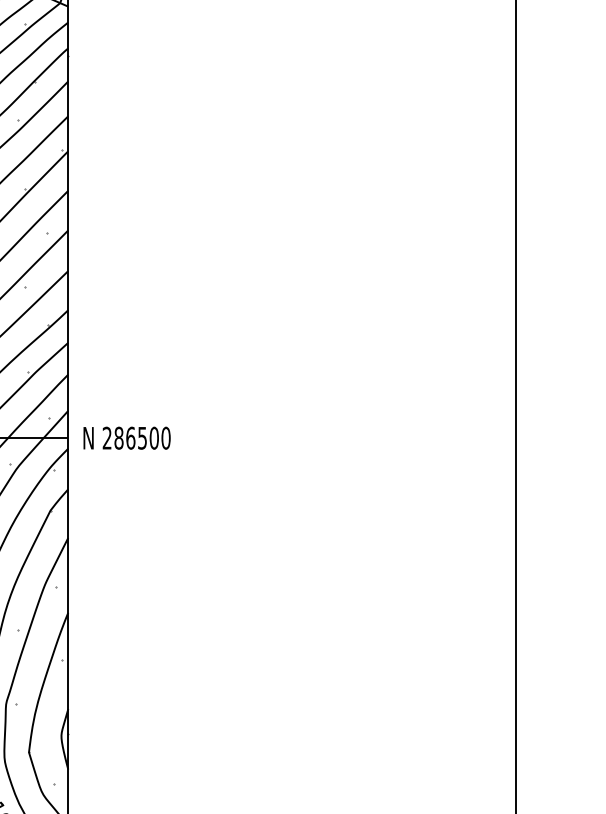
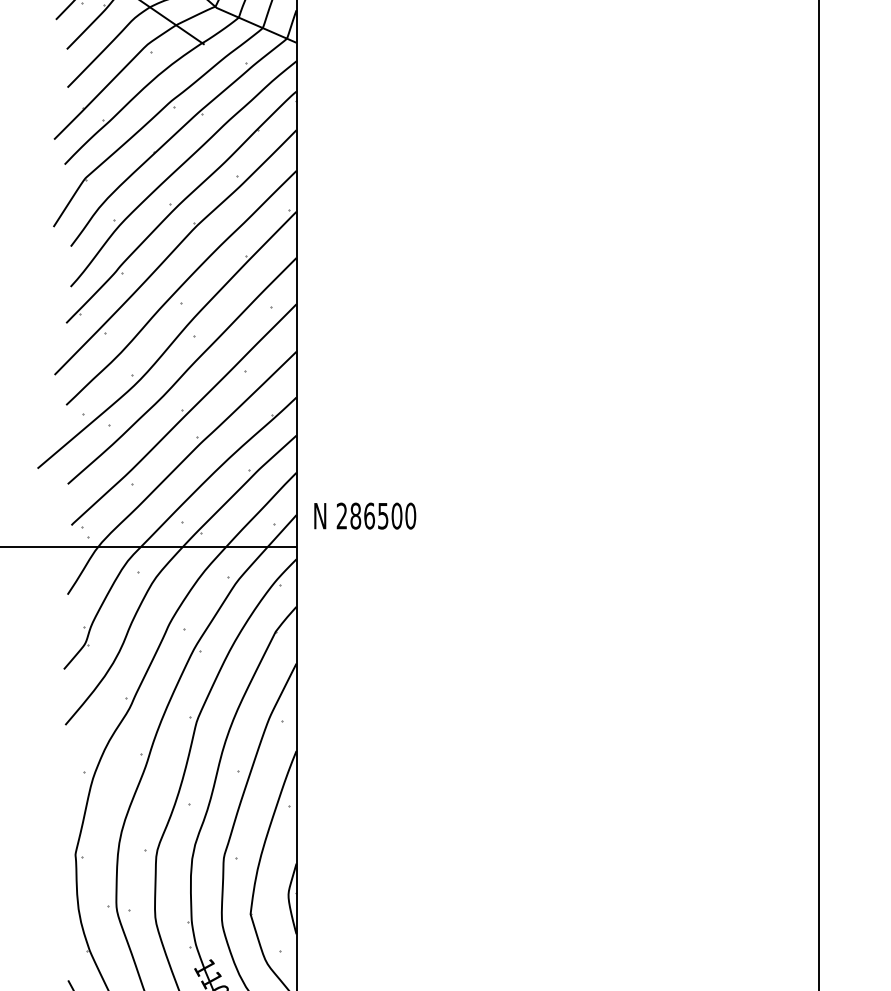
text: (127, 437) -> (365, 515), moved

